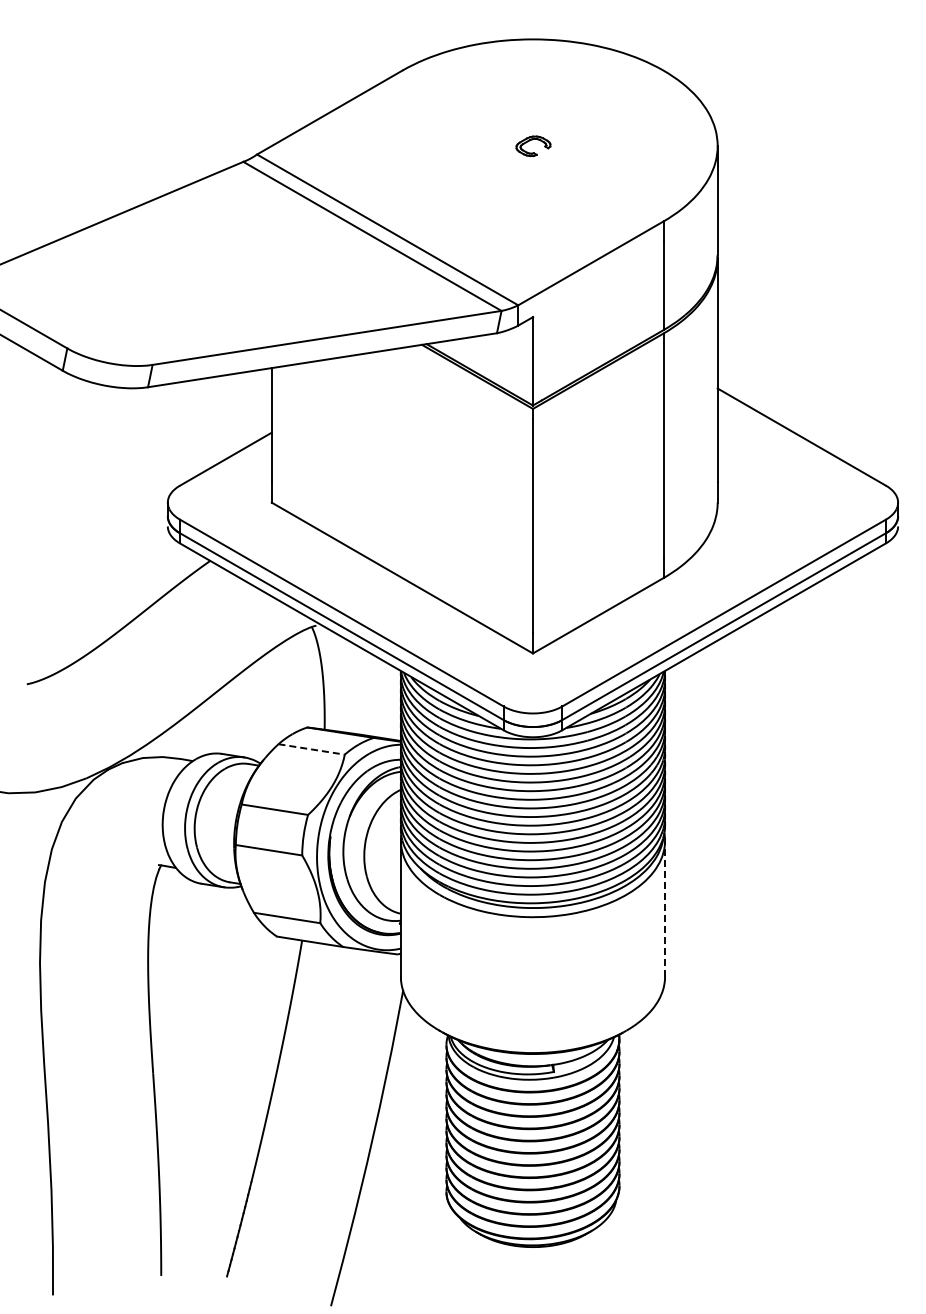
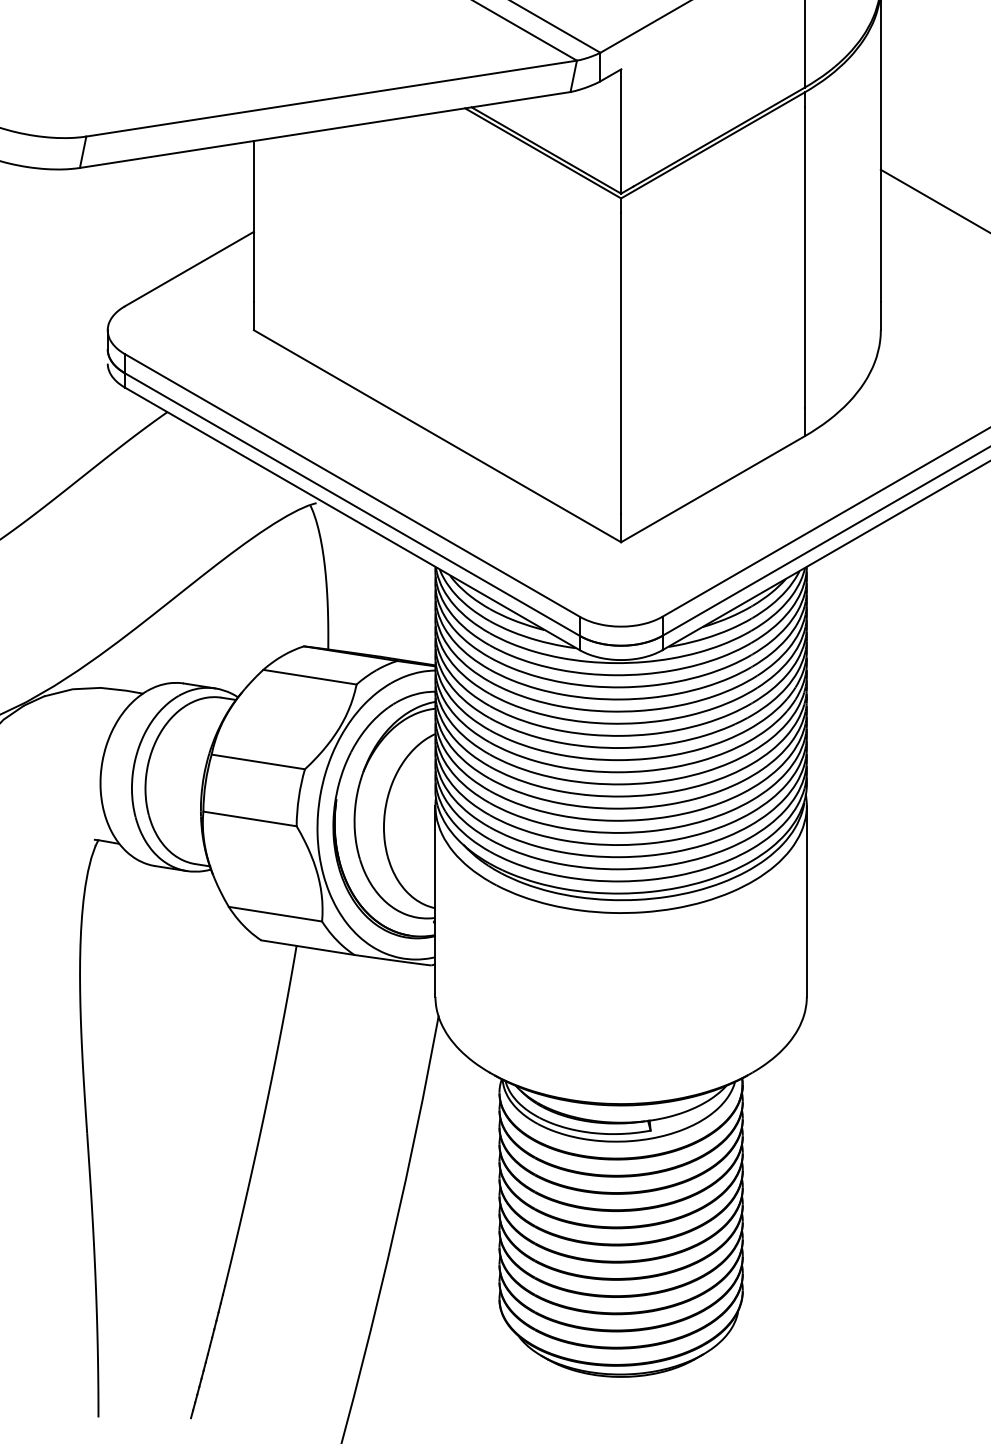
line: (311, 749) -> (309, 677), dashed -> solid
line: (665, 908) -> (807, 900), dashed -> solid

